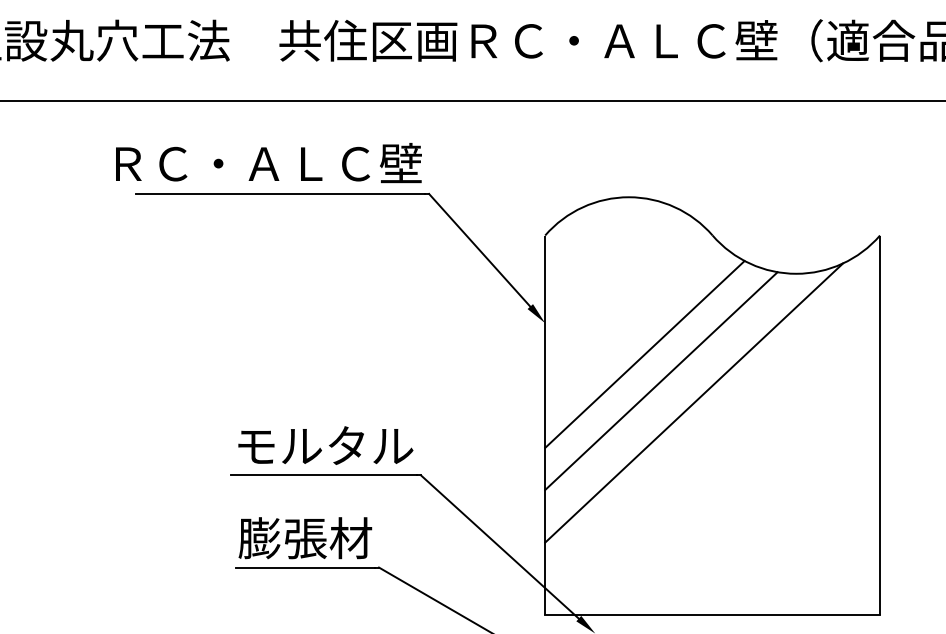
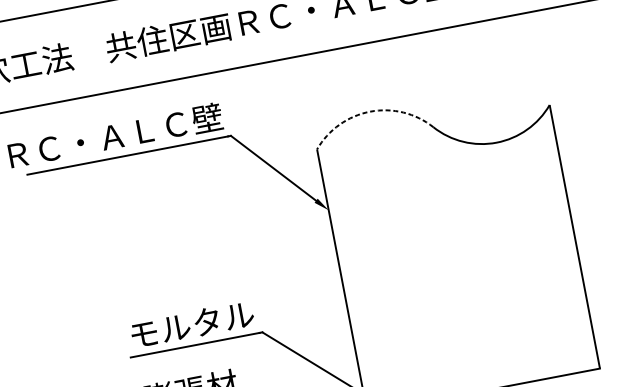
arc: (628, 197) -> (369, 111), solid -> dashed
line: (644, 354) -> (401, 218), removed
line: (661, 381) -> (417, 235), removed
line: (694, 402) -> (442, 245), removed

